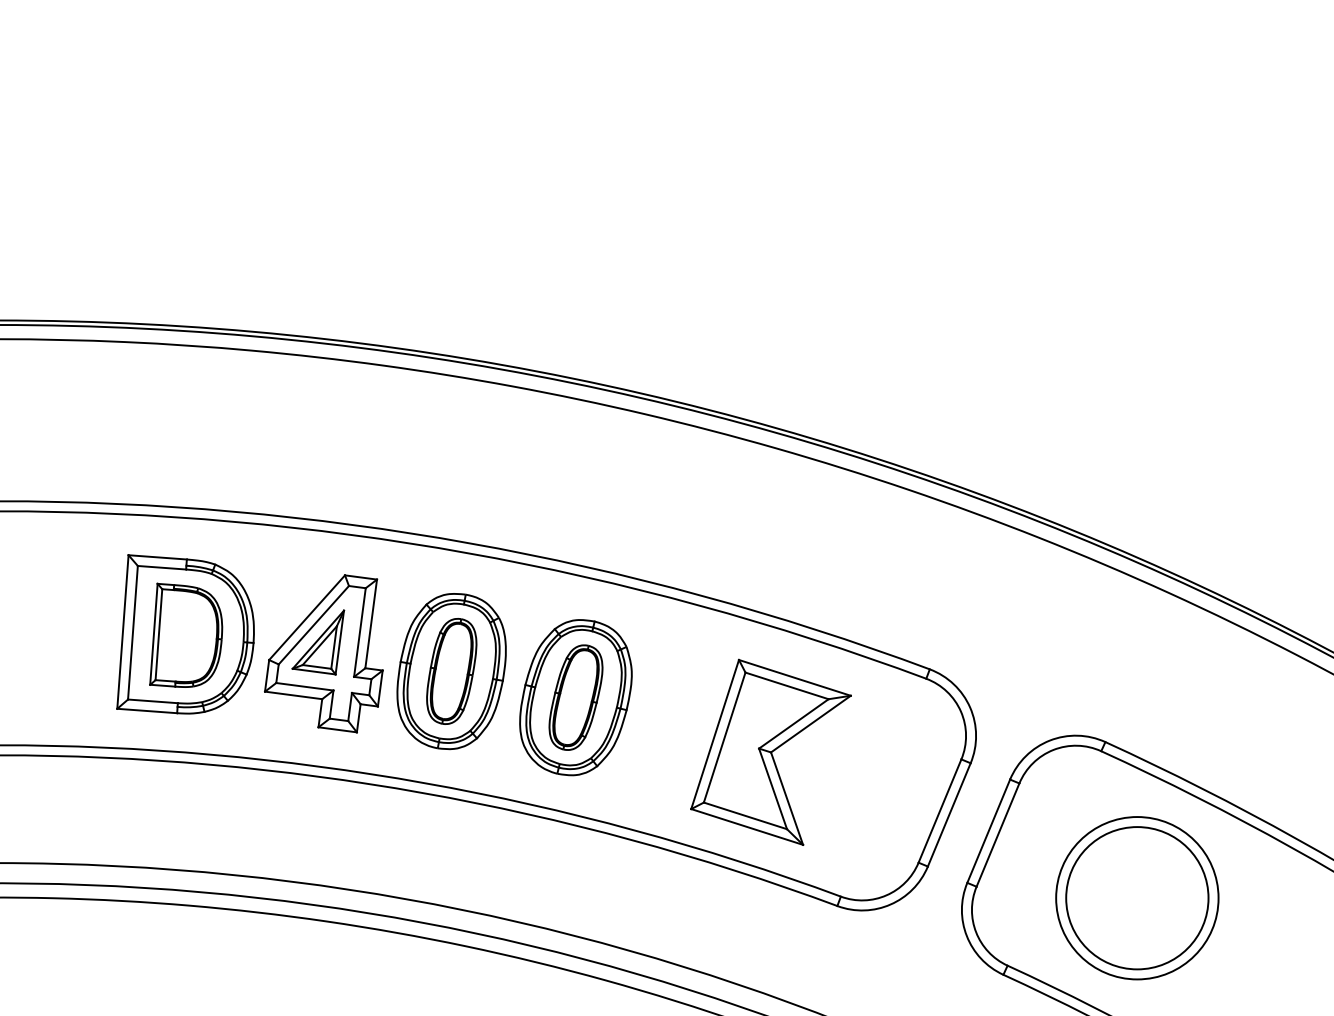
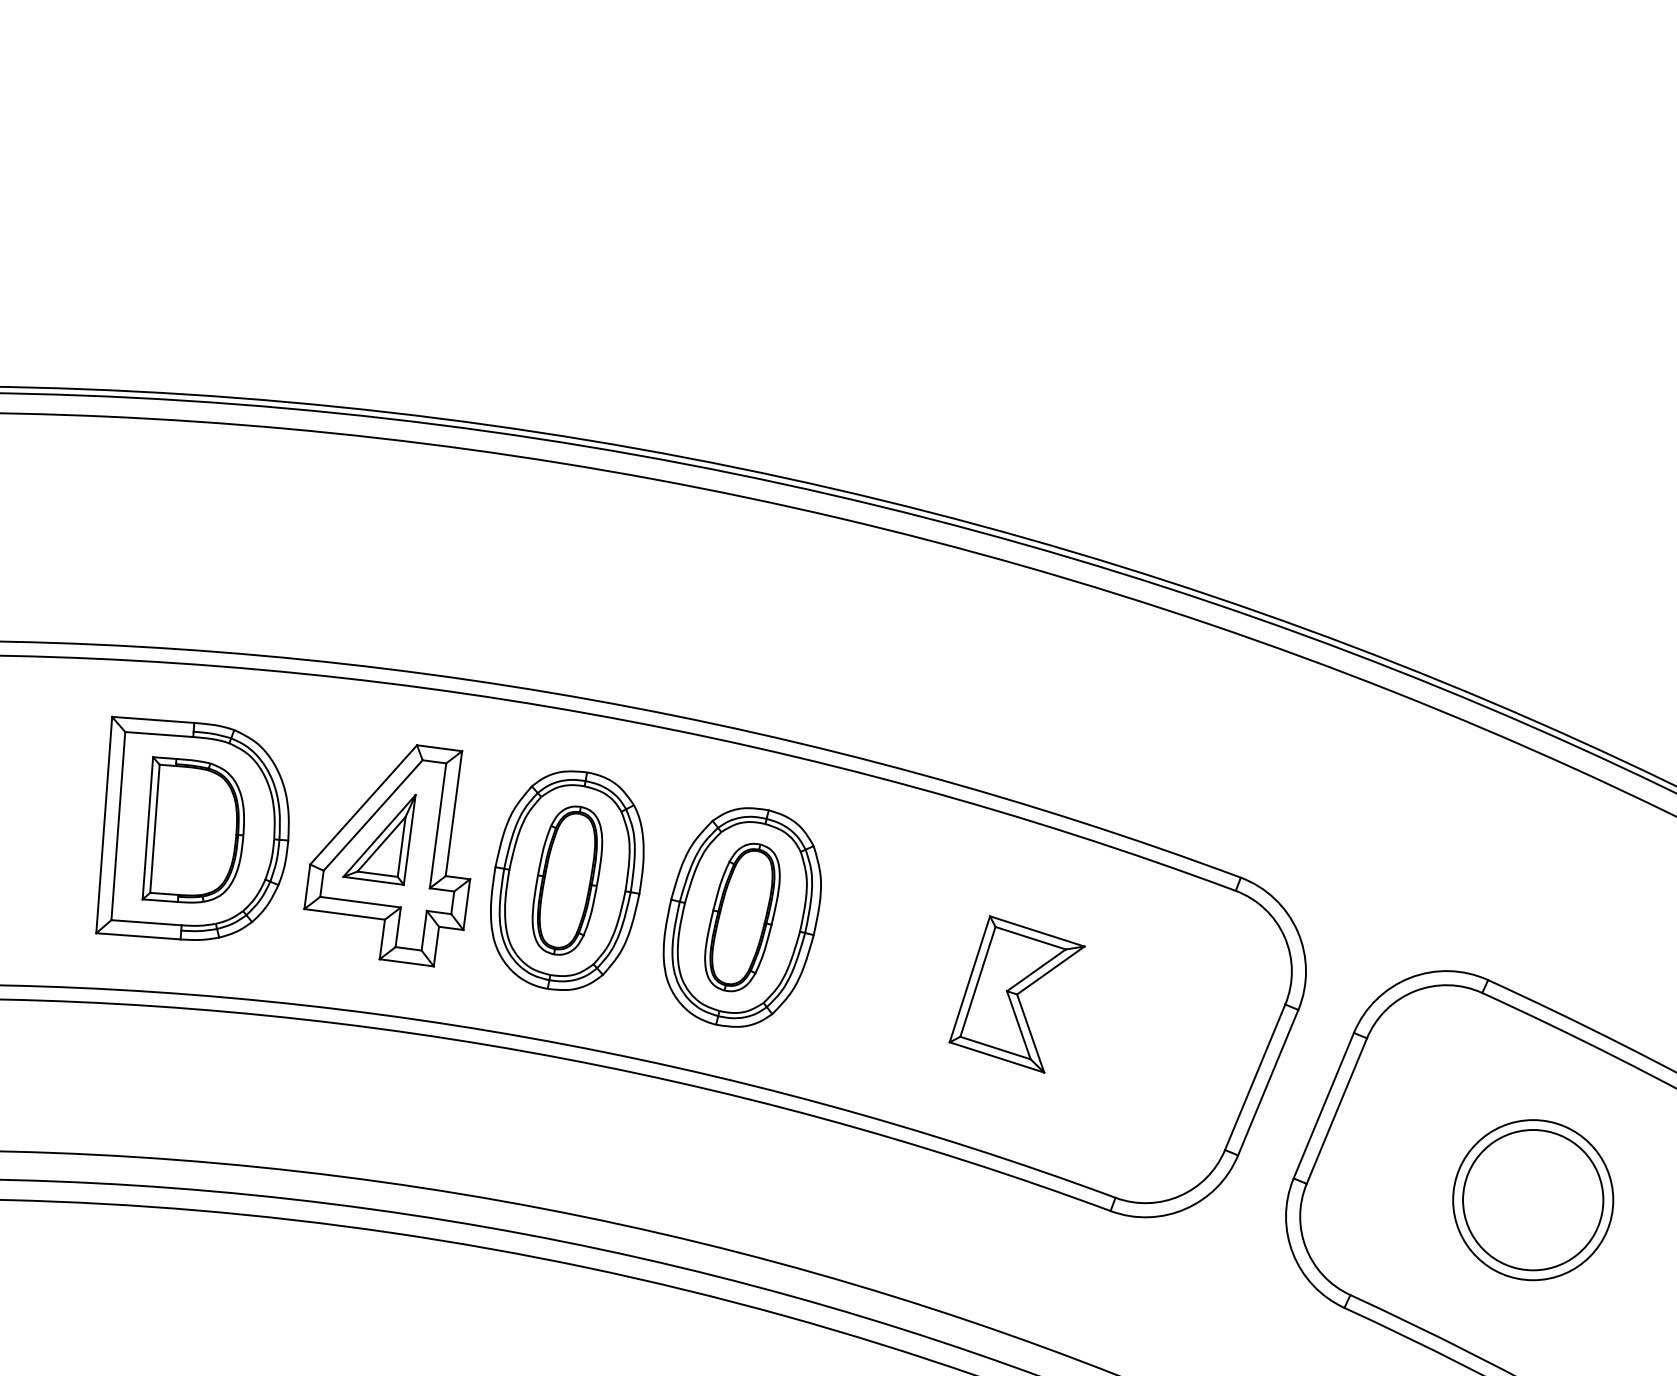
part: (770, 751) -> (1016, 993), size x0.6
part: (1137, 898) -> (1533, 1200), size x0.7

